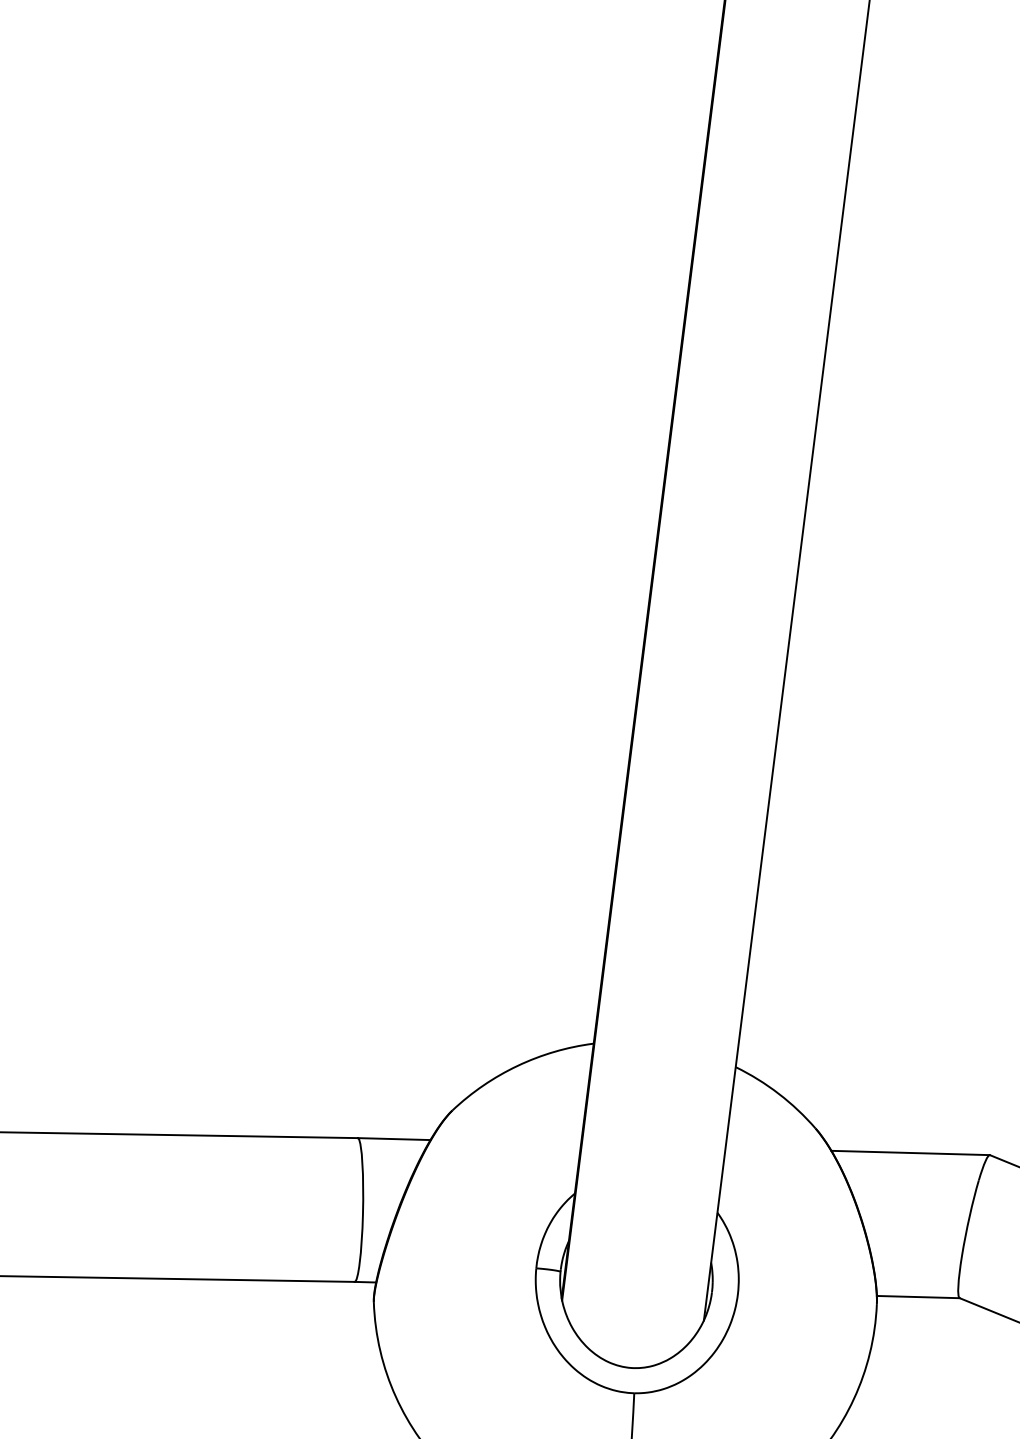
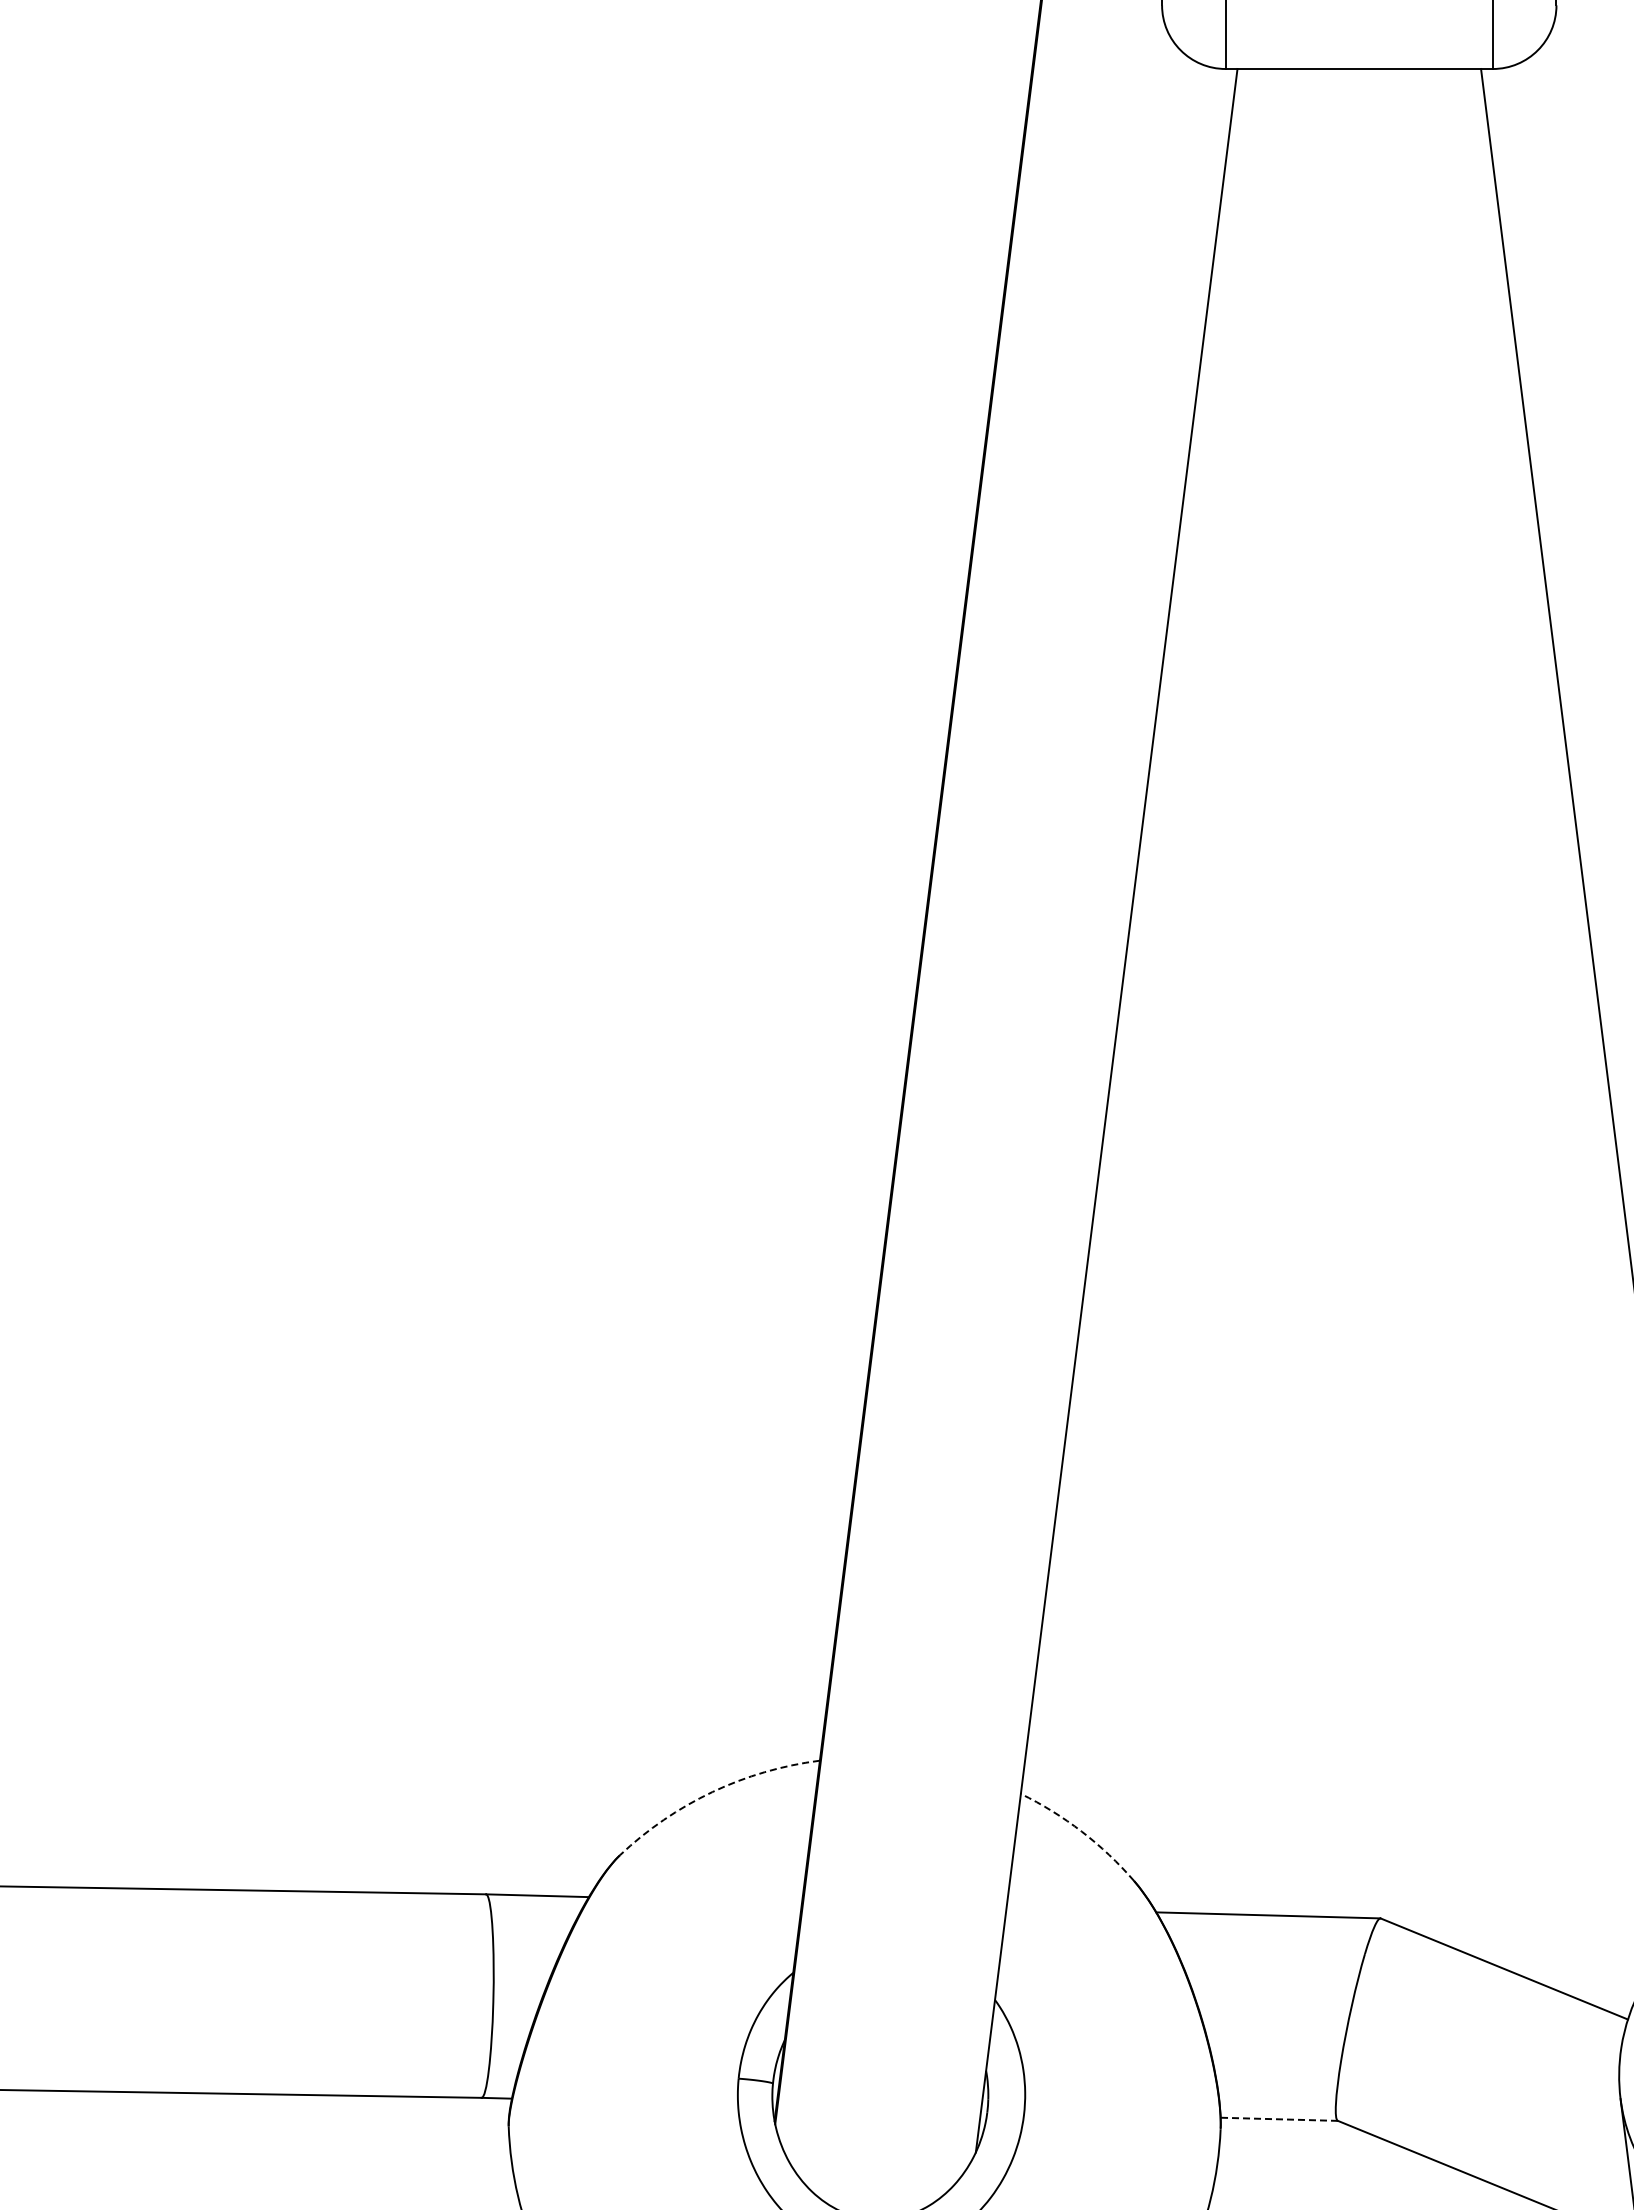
arc: (517, 1066) -> (712, 1792), solid -> dashed
arc: (778, 1093) -> (1081, 1831), solid -> dashed
line: (918, 1297) -> (1279, 2119), solid -> dashed

